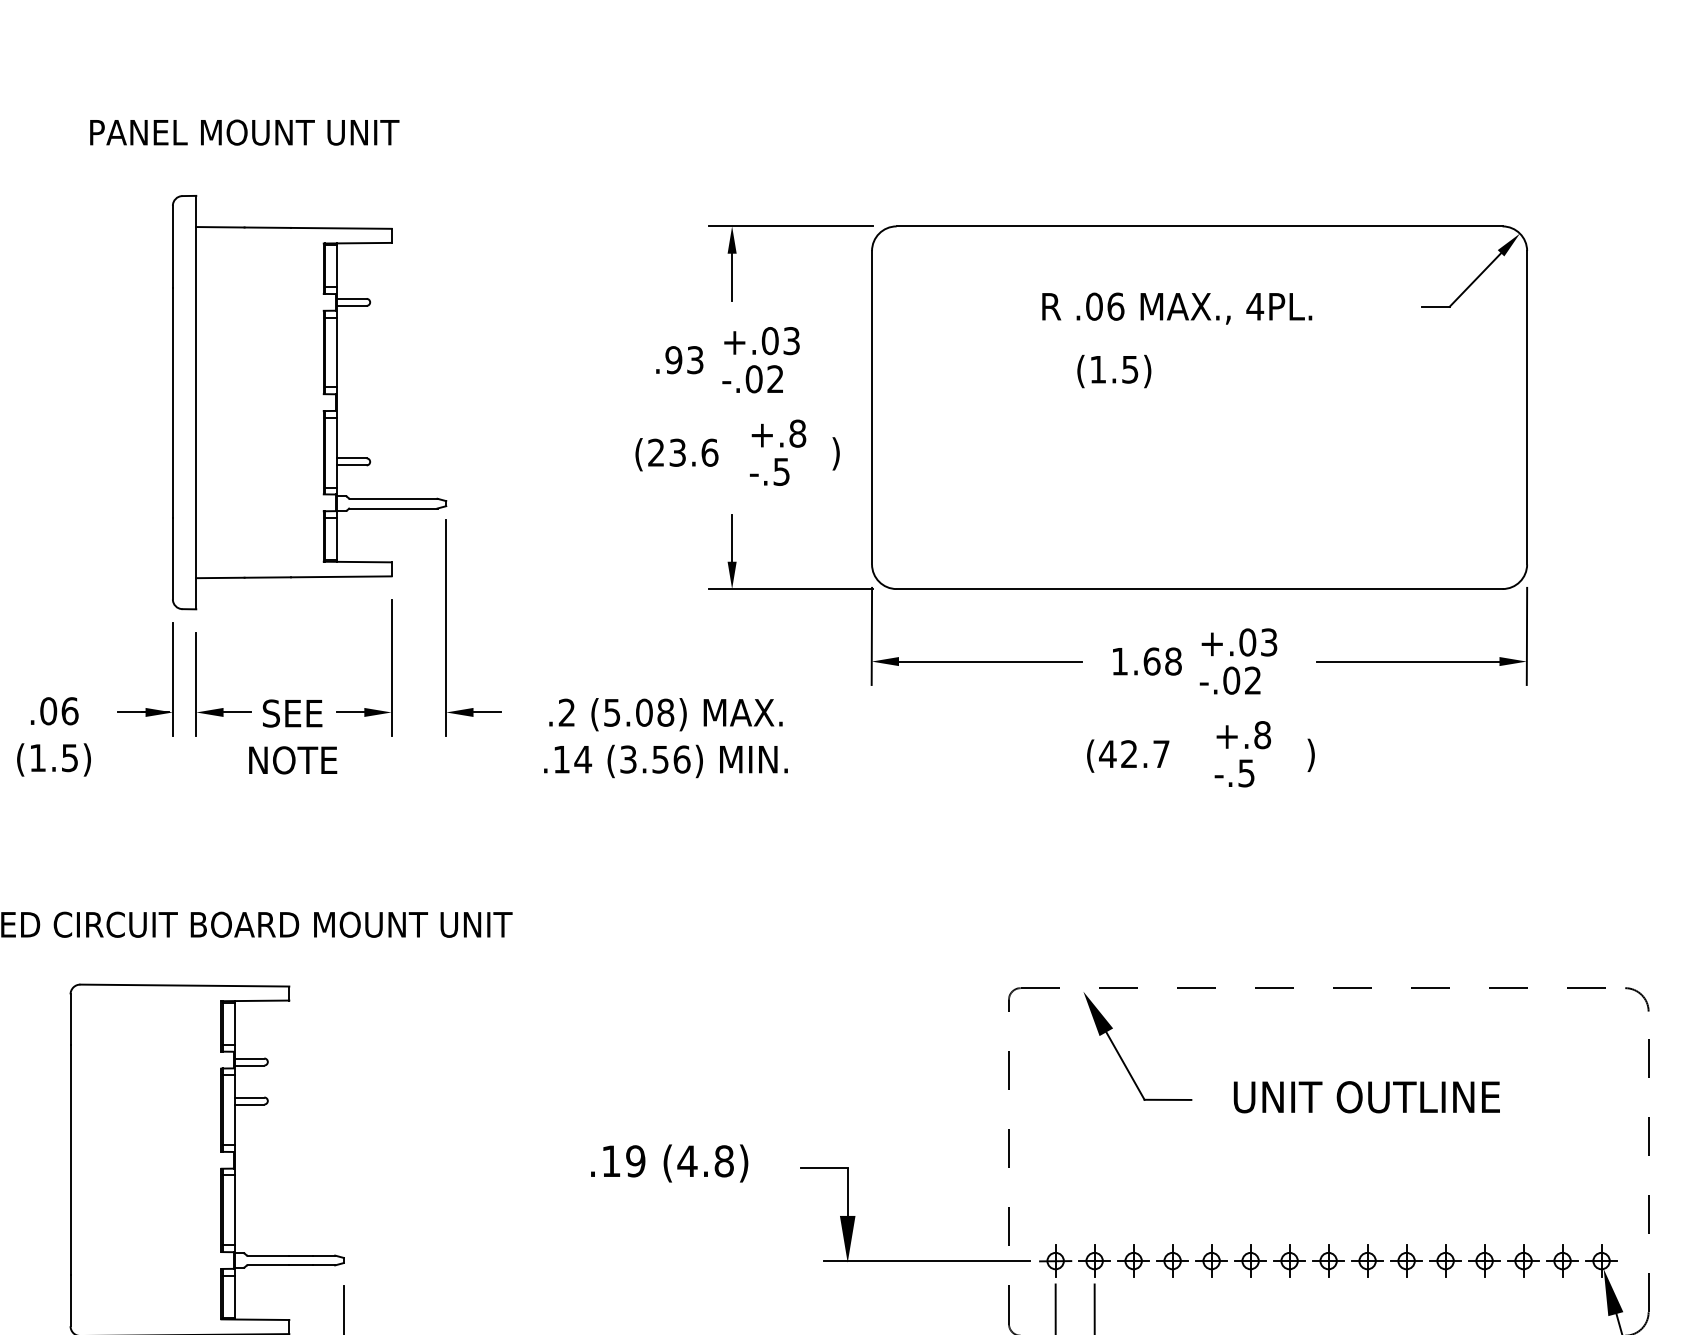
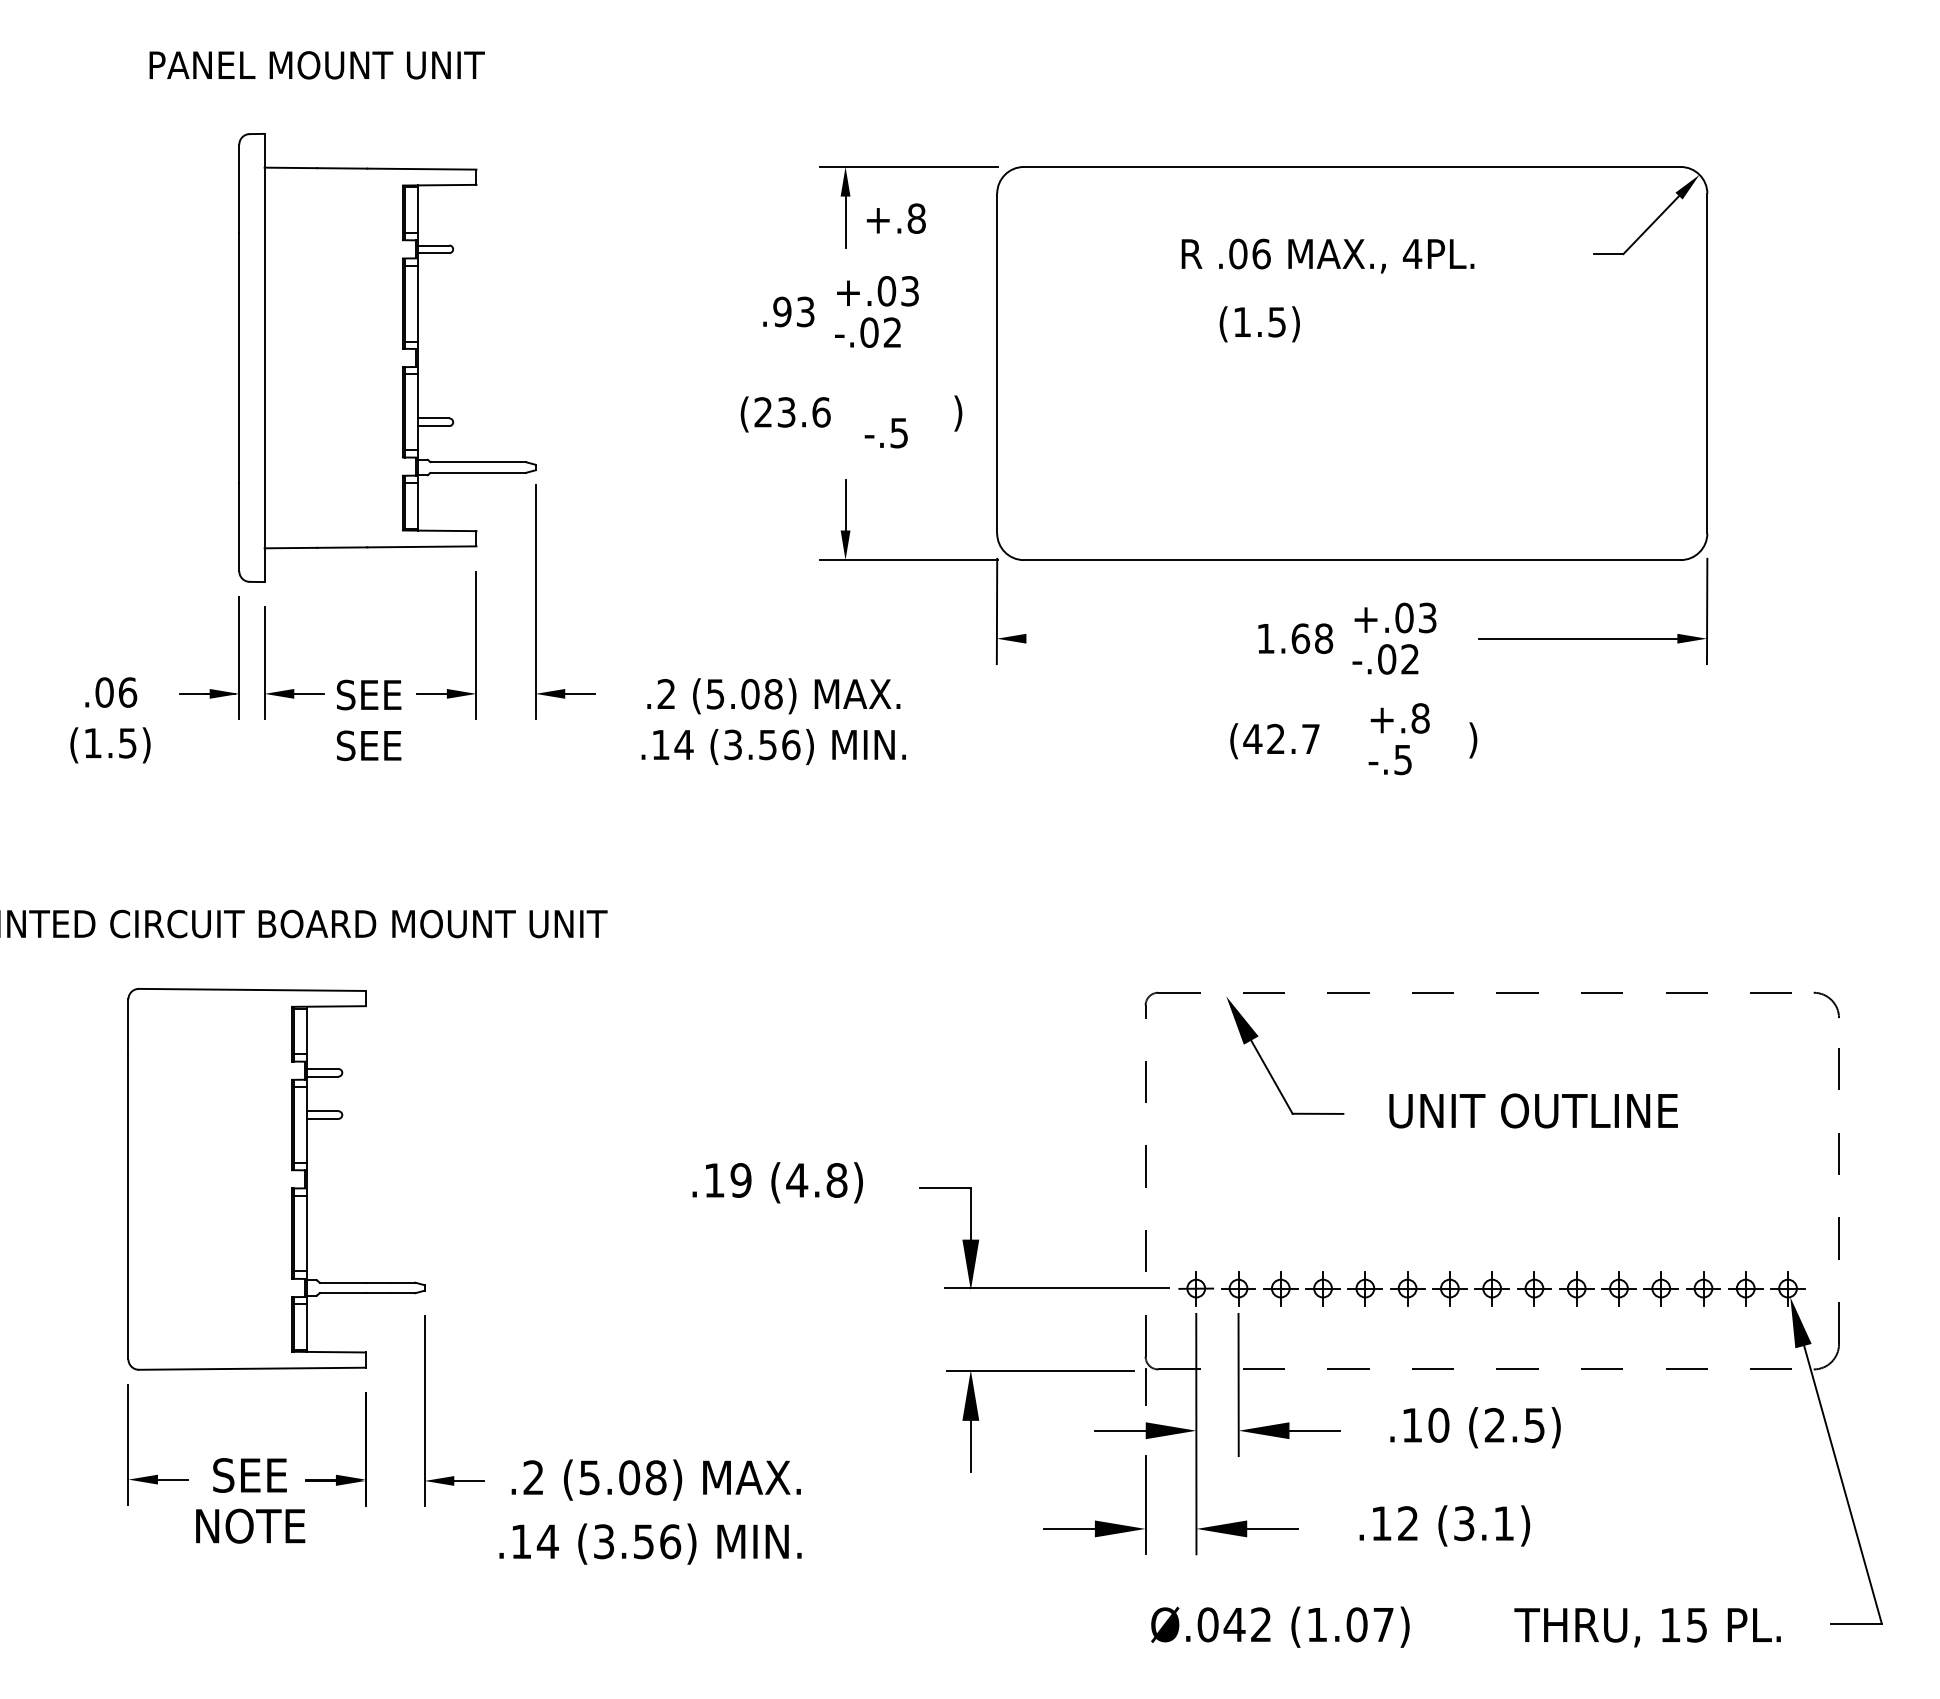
text: (778, 433) -> (895, 218), moved
line: (990, 661) -> (1125, 638), removed
text: (292, 760) -> (369, 745), NOTE -> SEE

